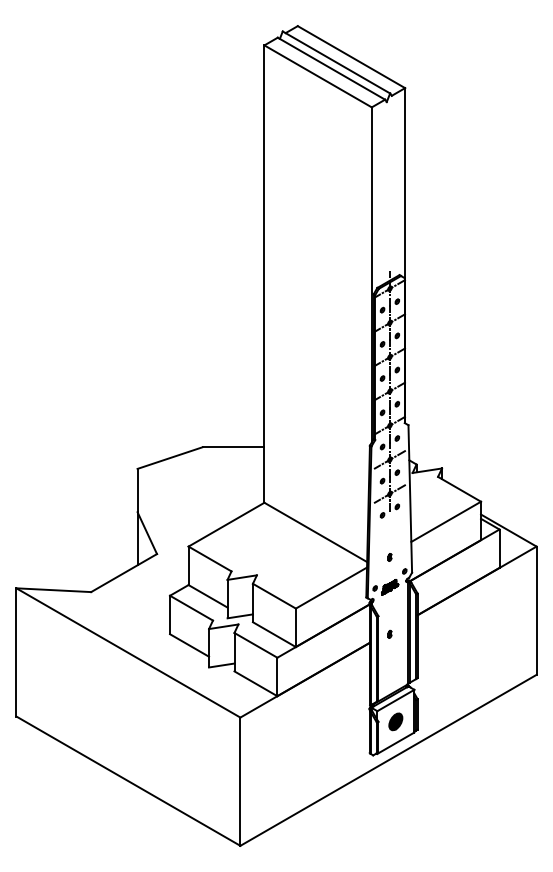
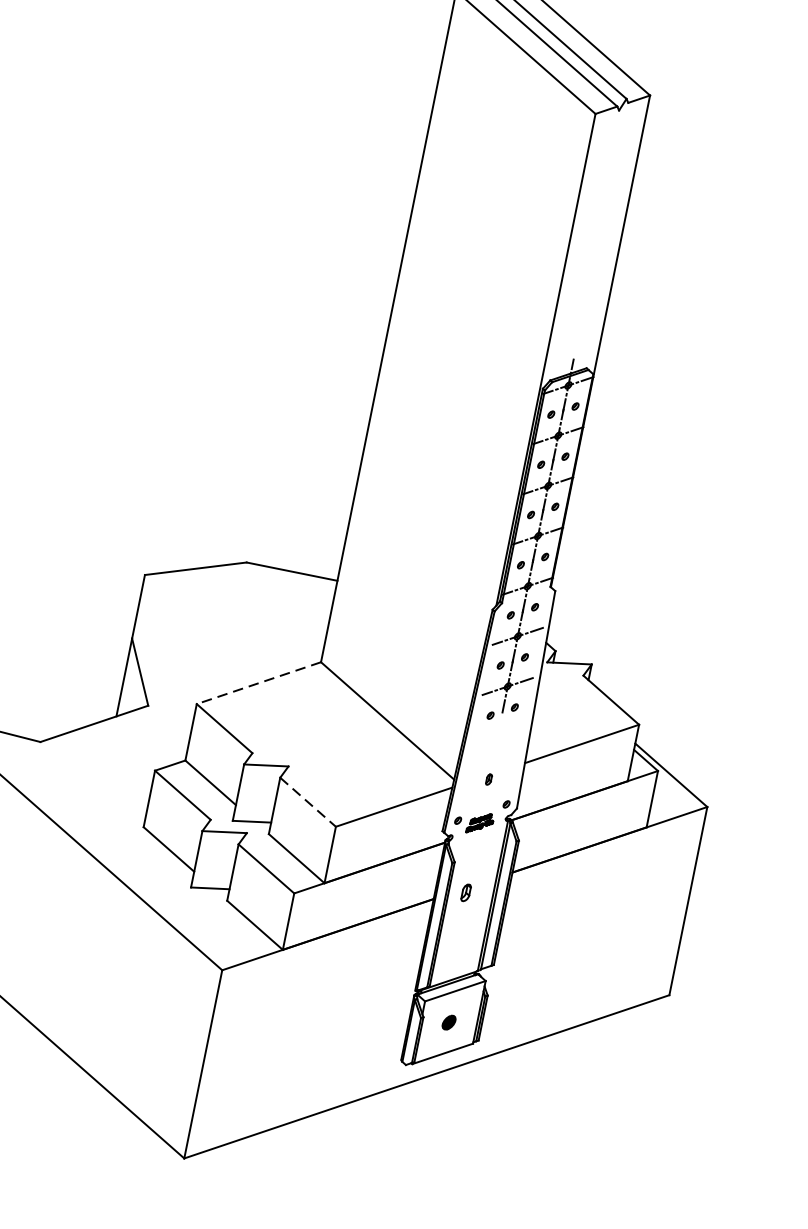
line: (226, 524) -> (258, 682), solid -> dashed
line: (274, 596) -> (308, 802), solid -> dashed
part: (389, 633) -> (465, 891), size x1.6
part: (395, 721) -> (448, 1021), size x0.6

